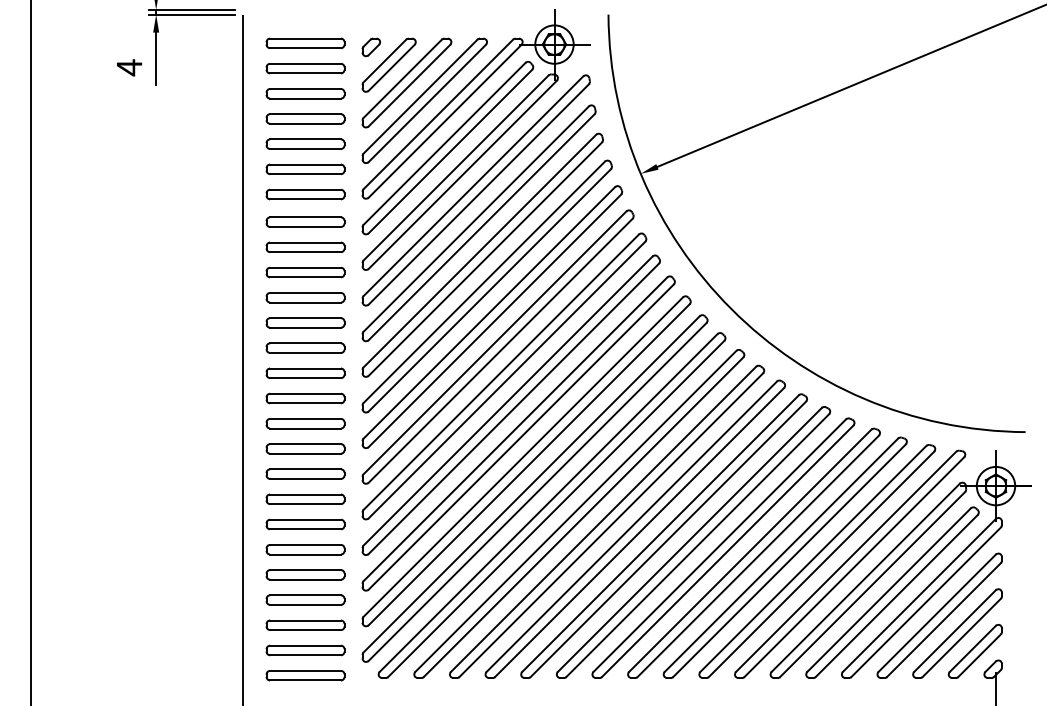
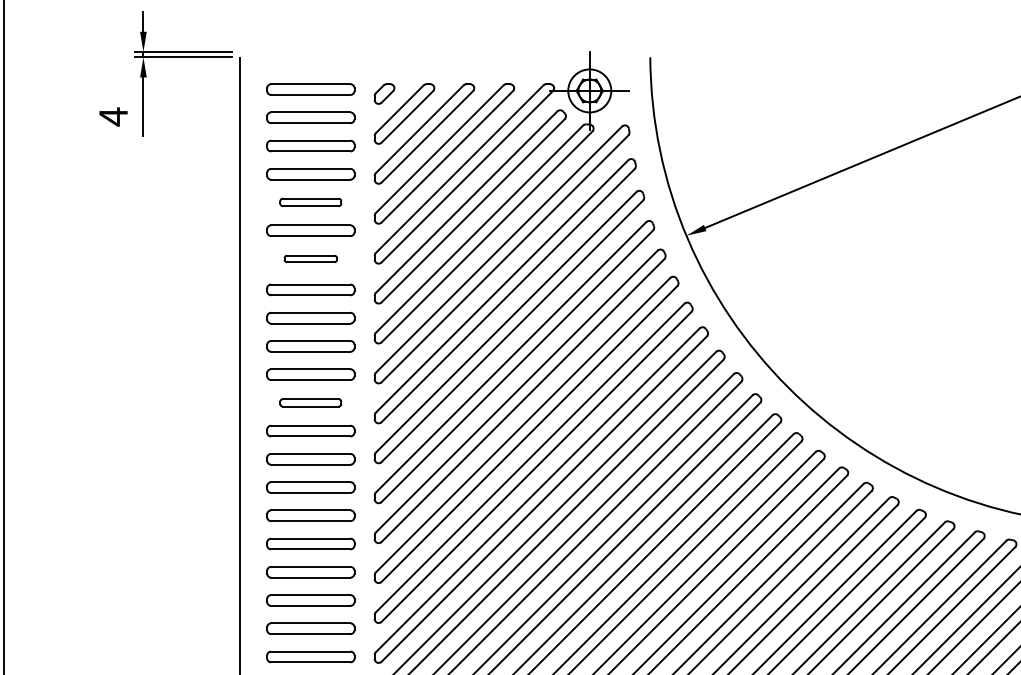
part: (305, 143) -> (310, 201), size x0.7
part: (305, 194) -> (310, 258), size x0.6
part: (305, 322) -> (310, 402), size x0.7

